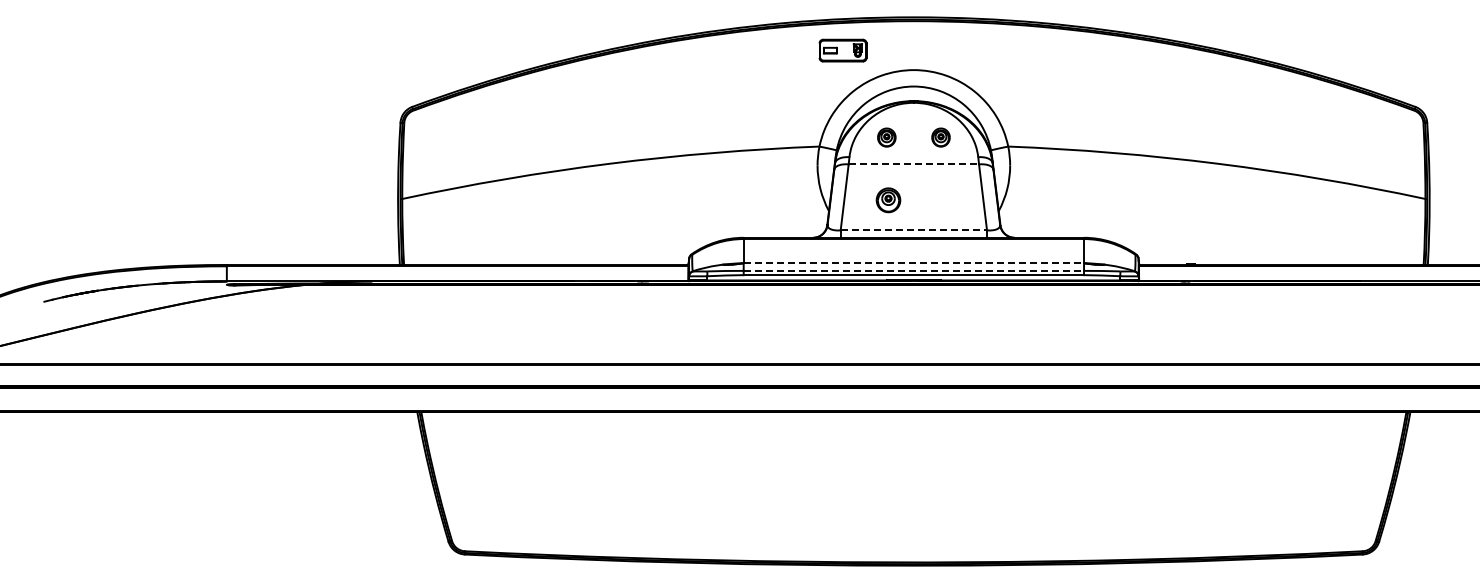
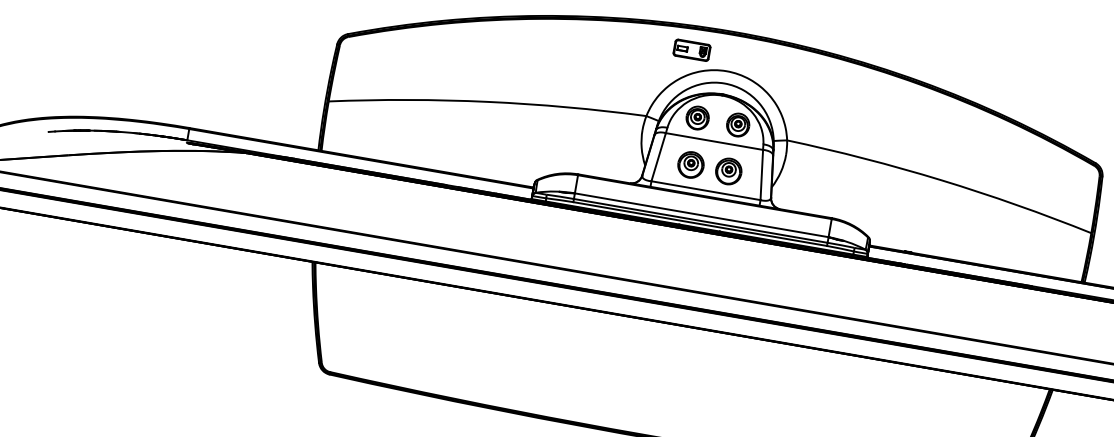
part: (842, 50) -> (691, 50), moved
part: (886, 137) -> (697, 117), size x1.67
part: (940, 137) -> (737, 124), size x1.67
line: (914, 164) -> (714, 141), dashed -> solid
part: (888, 200) -> (690, 165), size x1.43
part: (938, 200) -> (728, 171), added
line: (914, 230) -> (706, 190), dashed -> solid
line: (914, 263) -> (702, 215), dashed -> solid
line: (914, 270) -> (701, 220), dashed -> solid

